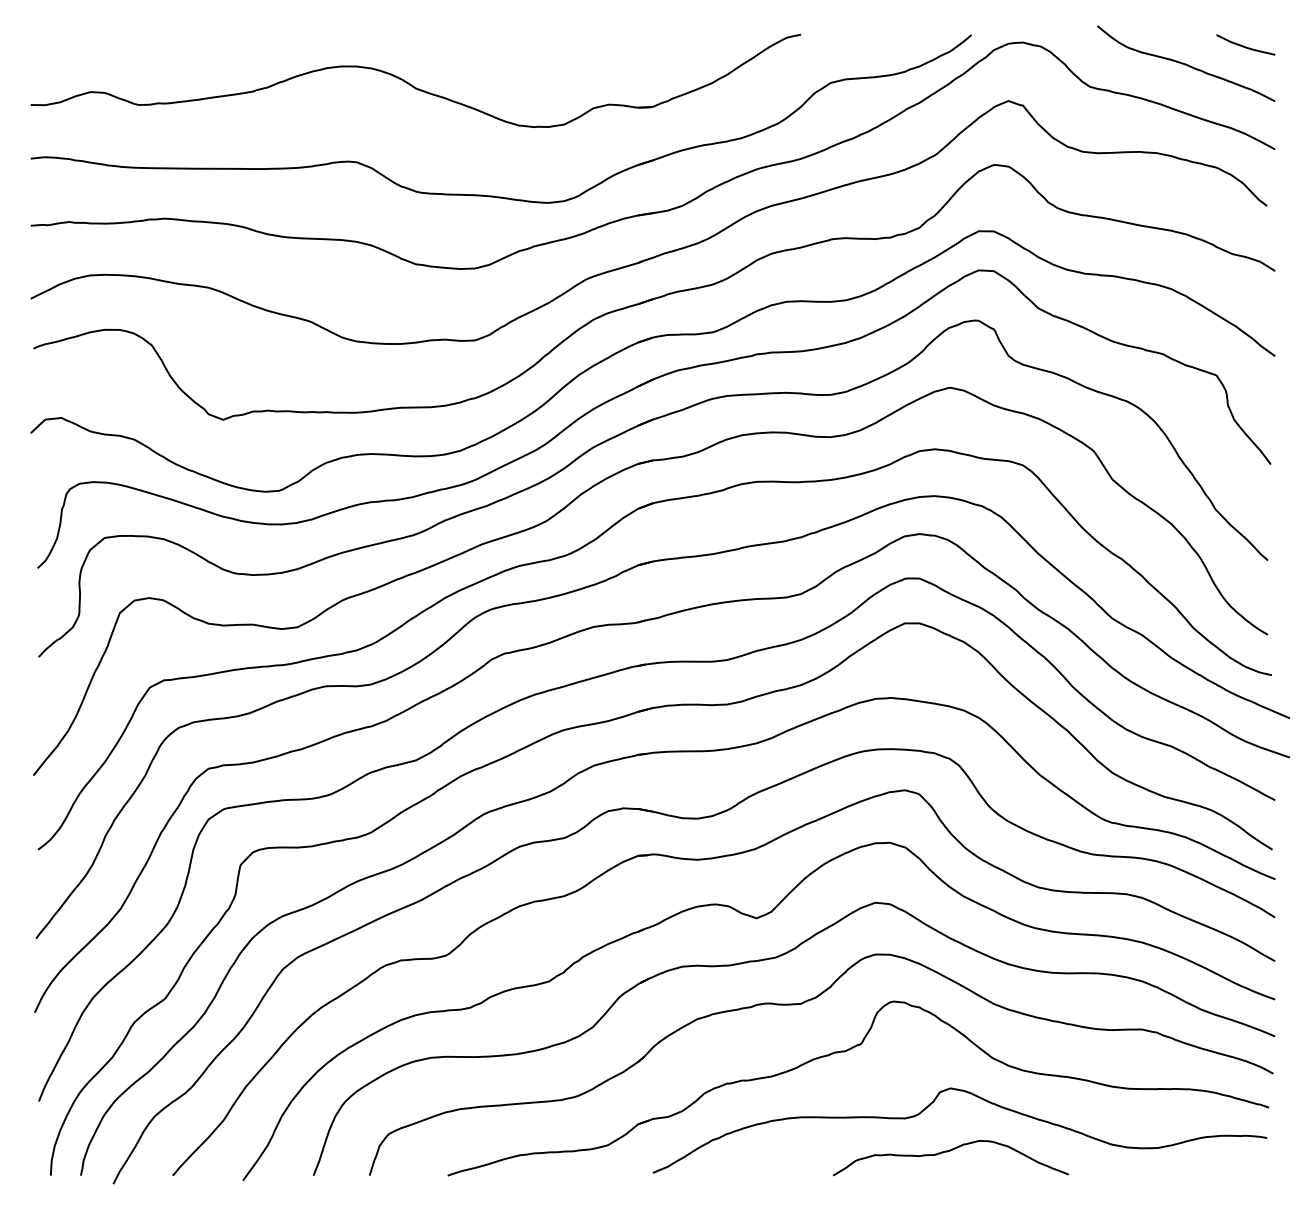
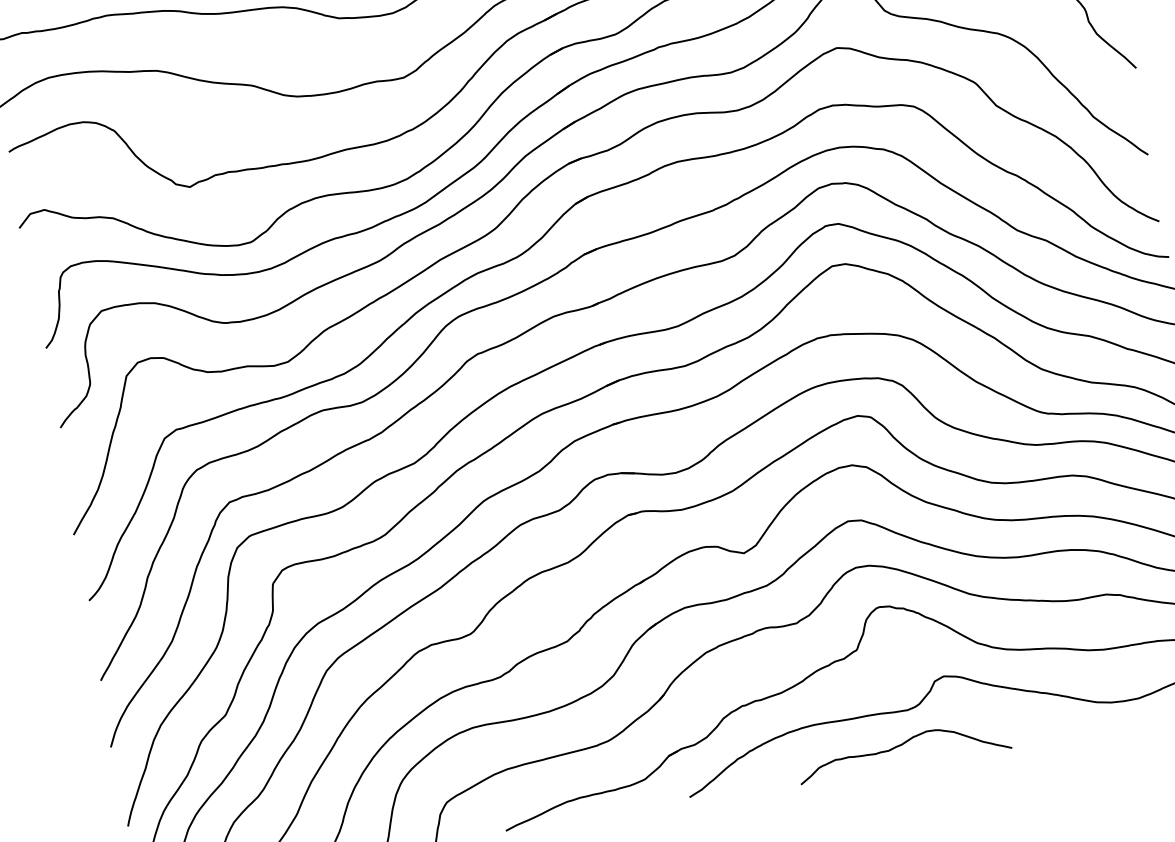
curve: (947, 1152) -> (900, 746), moved

